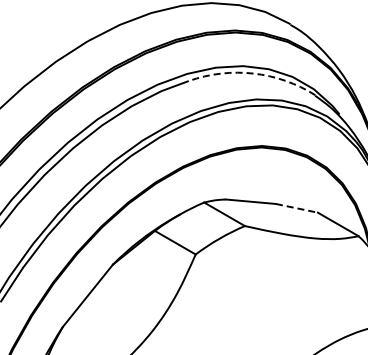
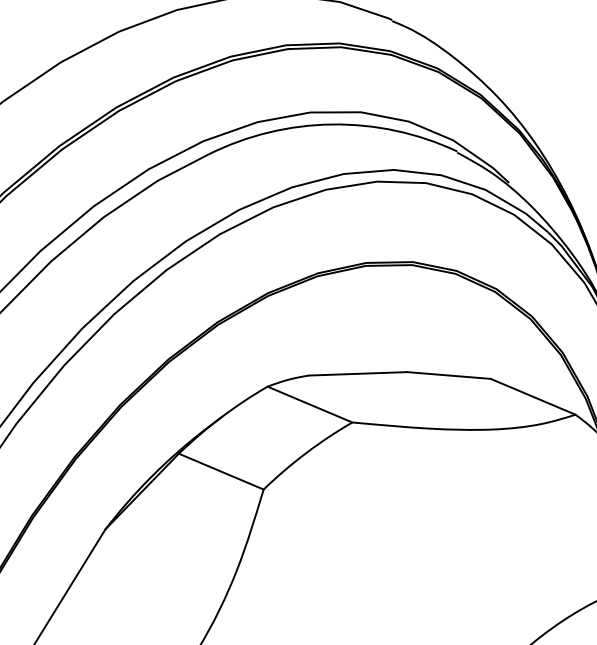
arc: (253, 73) -> (332, 124), dashed -> solid
line: (297, 208) -> (450, 375), dashed -> solid

